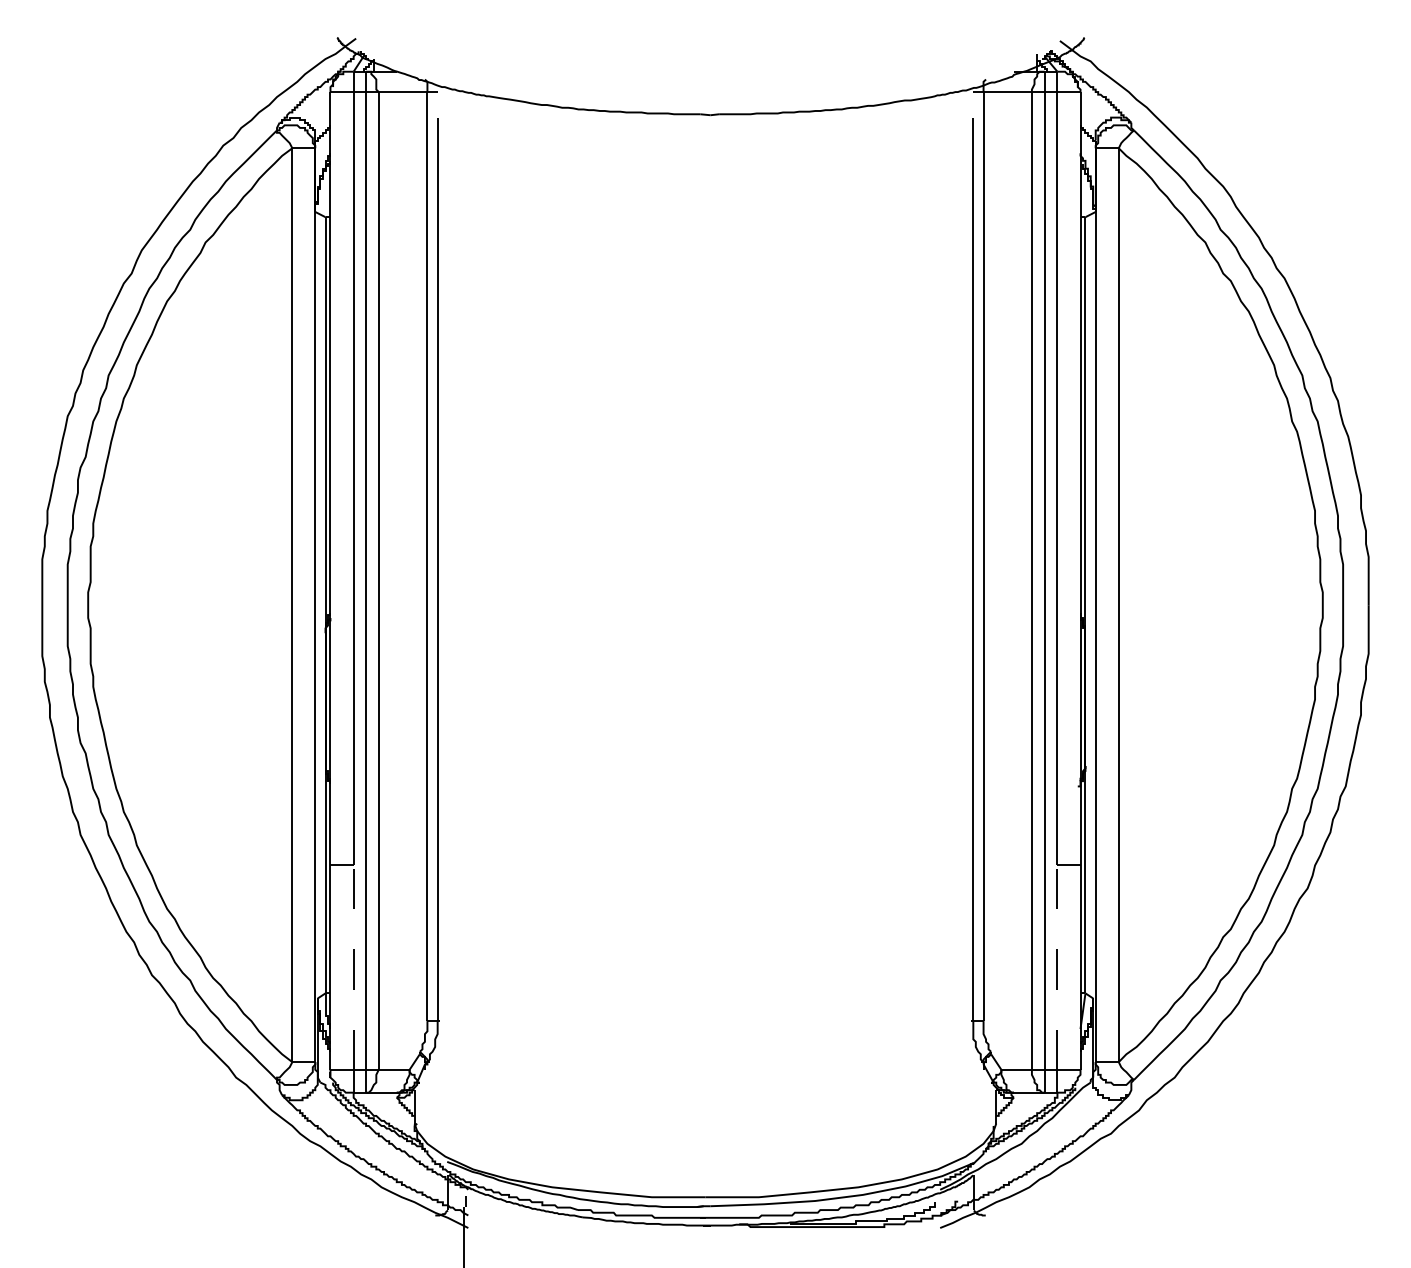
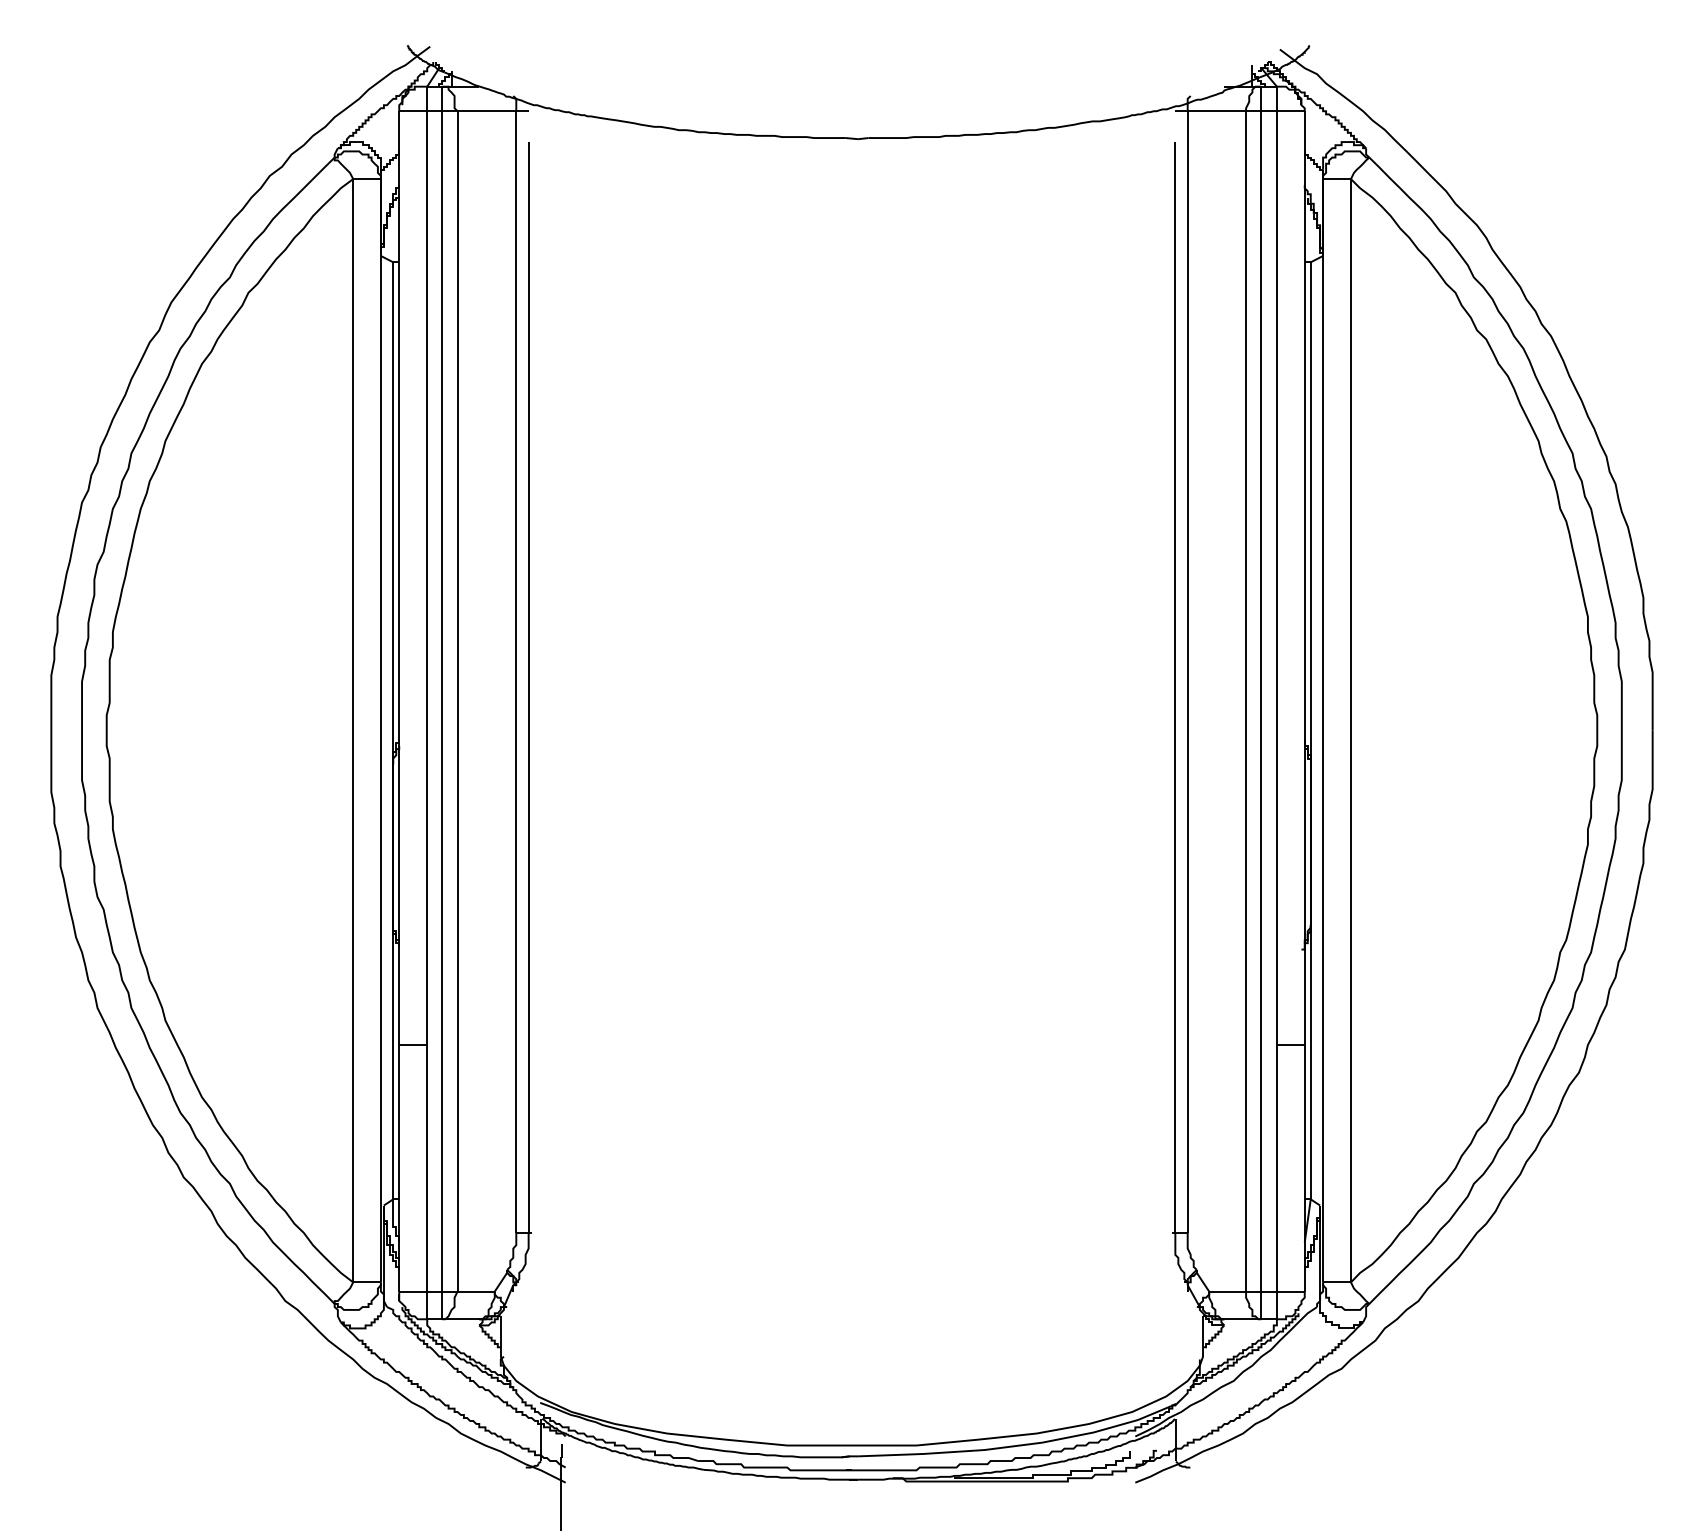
line: (353, 967) -> (427, 1168), dashed -> solid
line: (1057, 967) -> (1276, 1168), dashed -> solid

